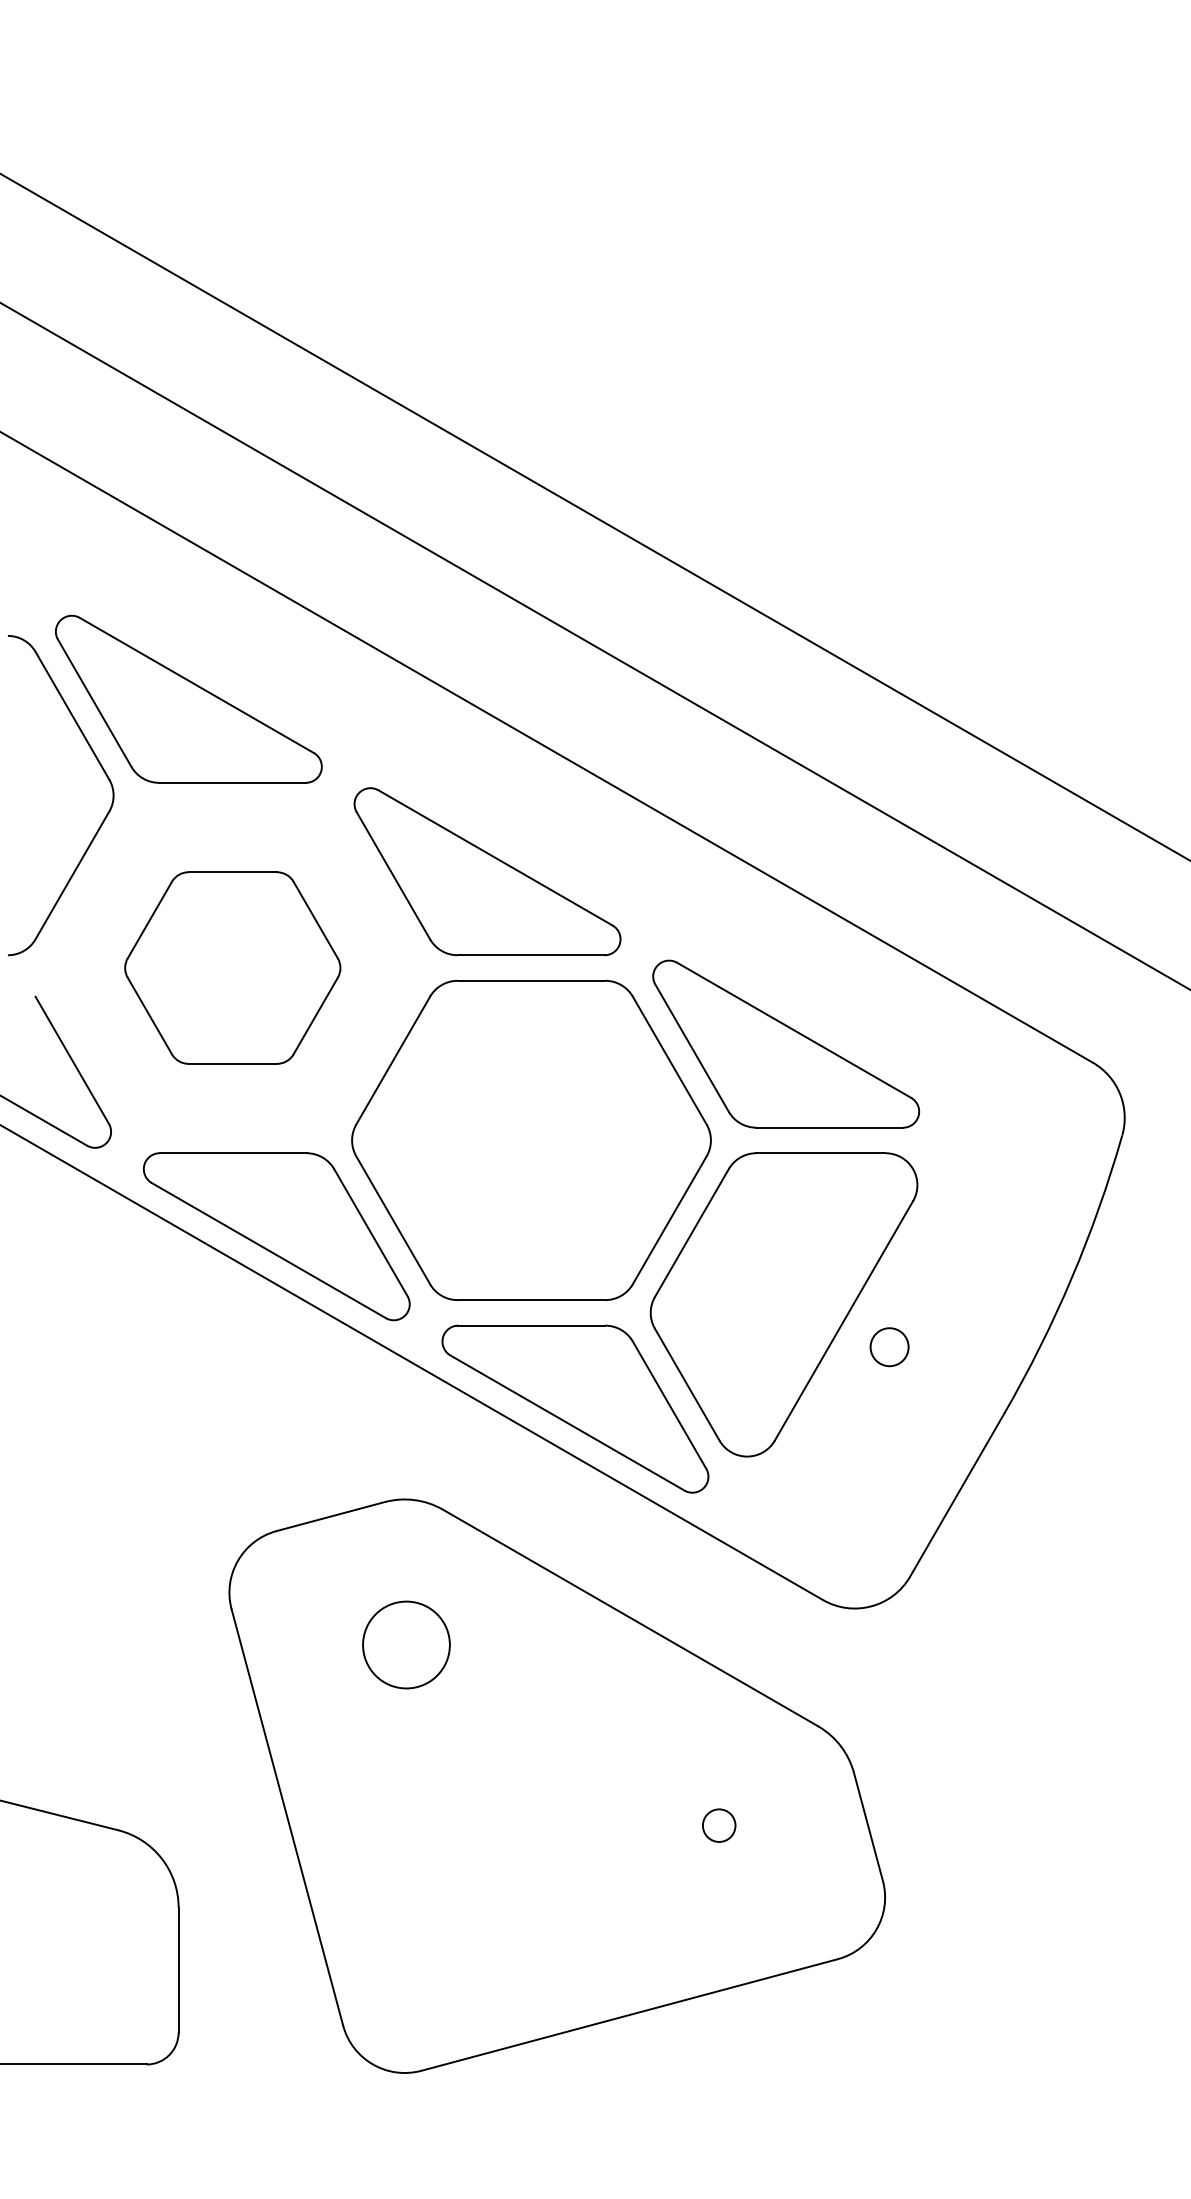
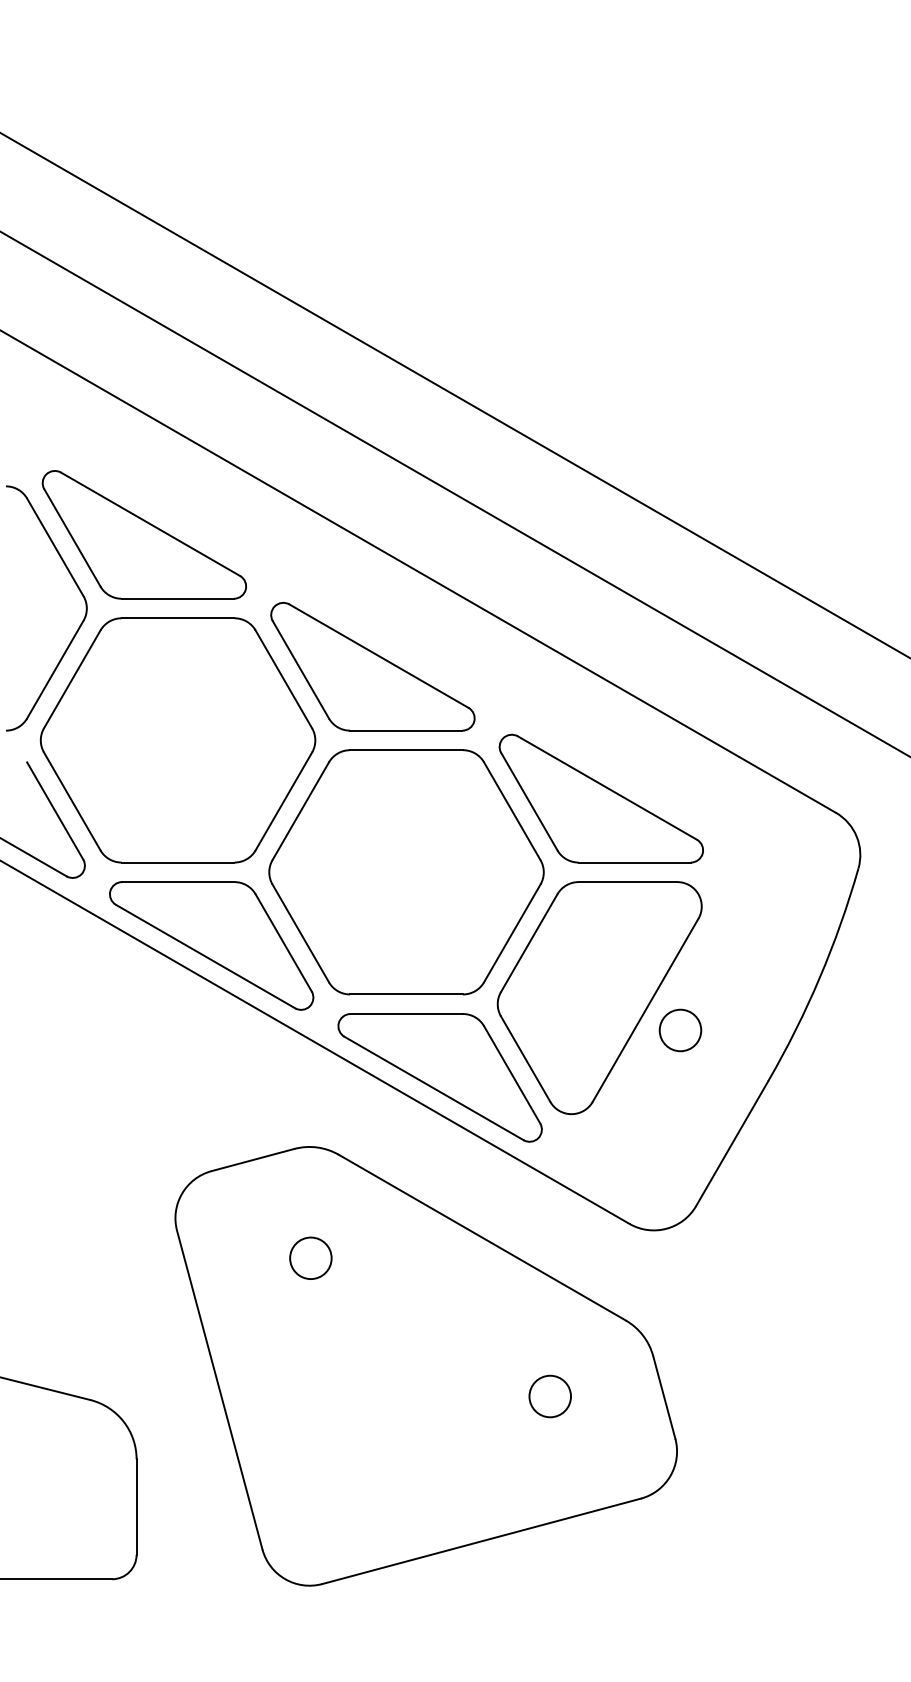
part: (232, 968) -> (177, 740), size x1.67
circle: (889, 1347) -> (680, 1030), size x1.43
circle: (405, 1645) -> (310, 1258), size x0.62
circle: (718, 1825) -> (549, 1396), size x1.67

